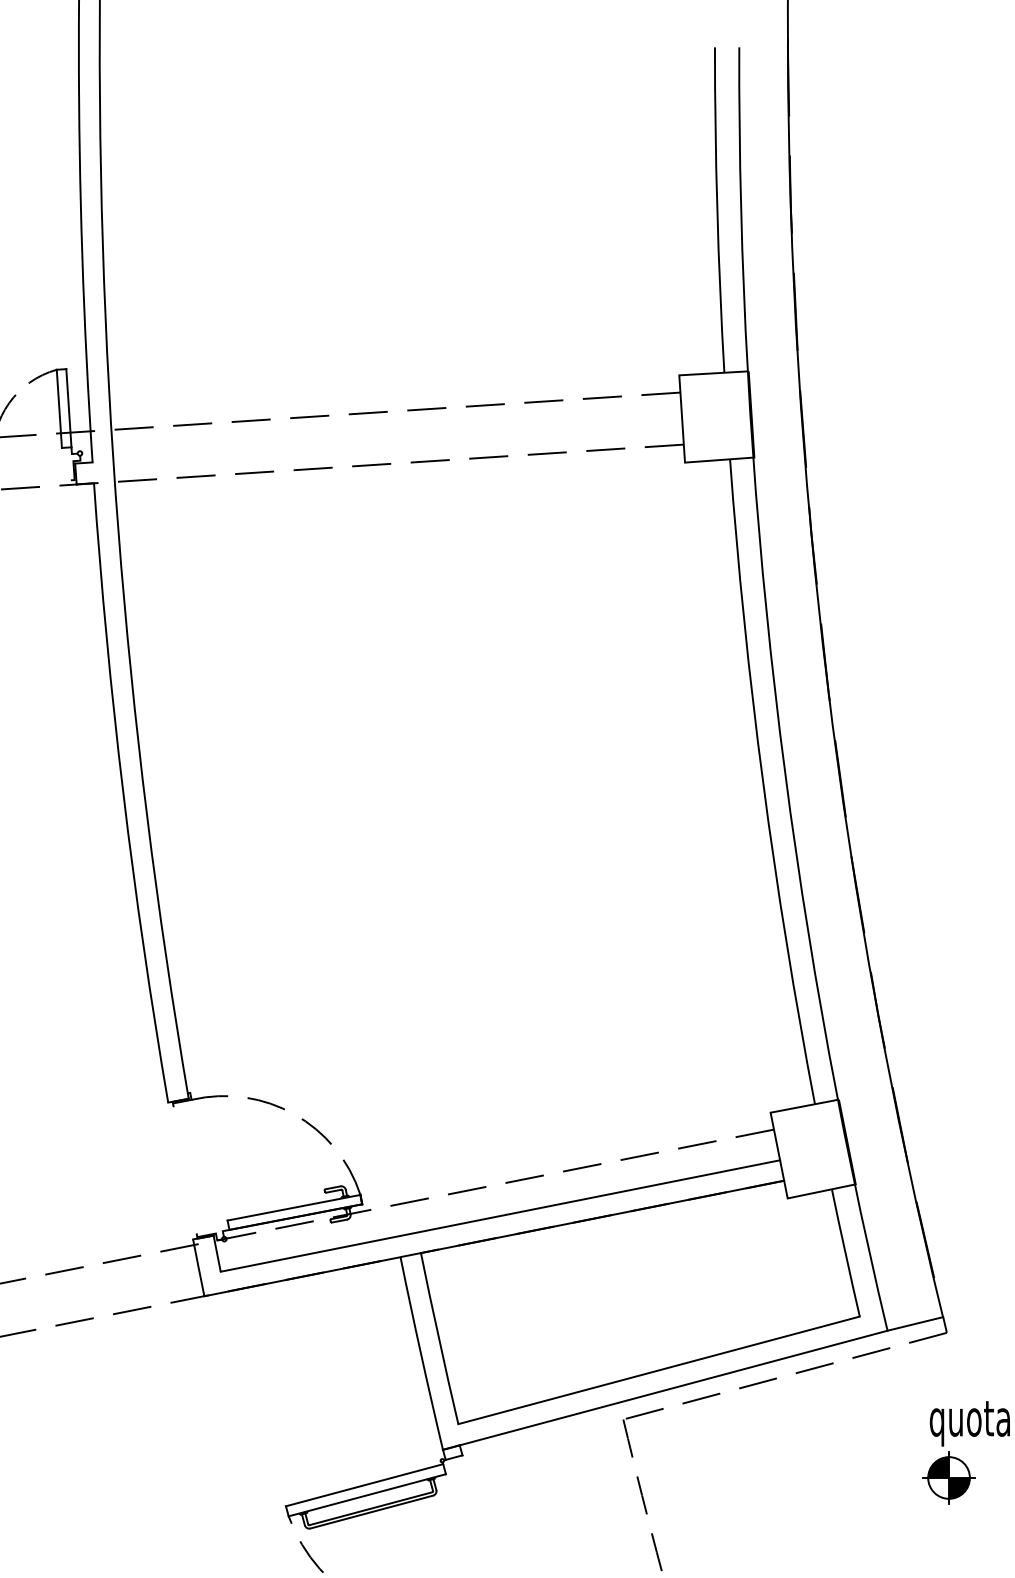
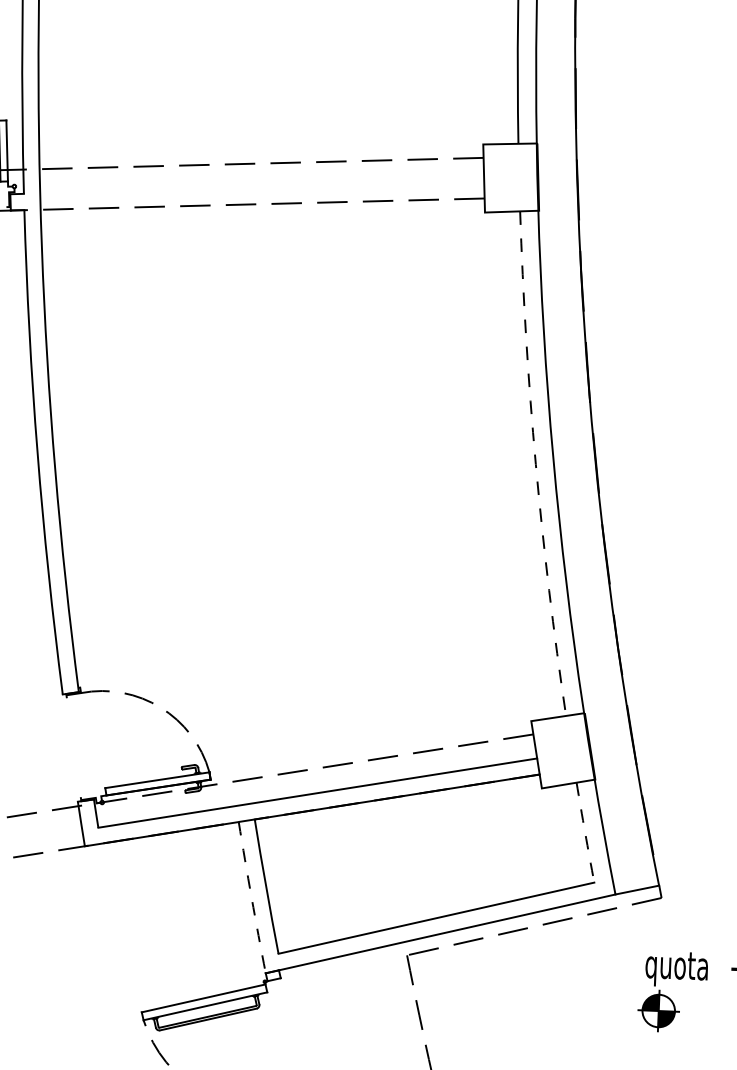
arc: (763, 783) -> (536, 464), solid -> dashed
arc: (845, 1253) -> (585, 833), solid -> dashed
arc: (420, 1353) -> (251, 897), solid -> dashed

